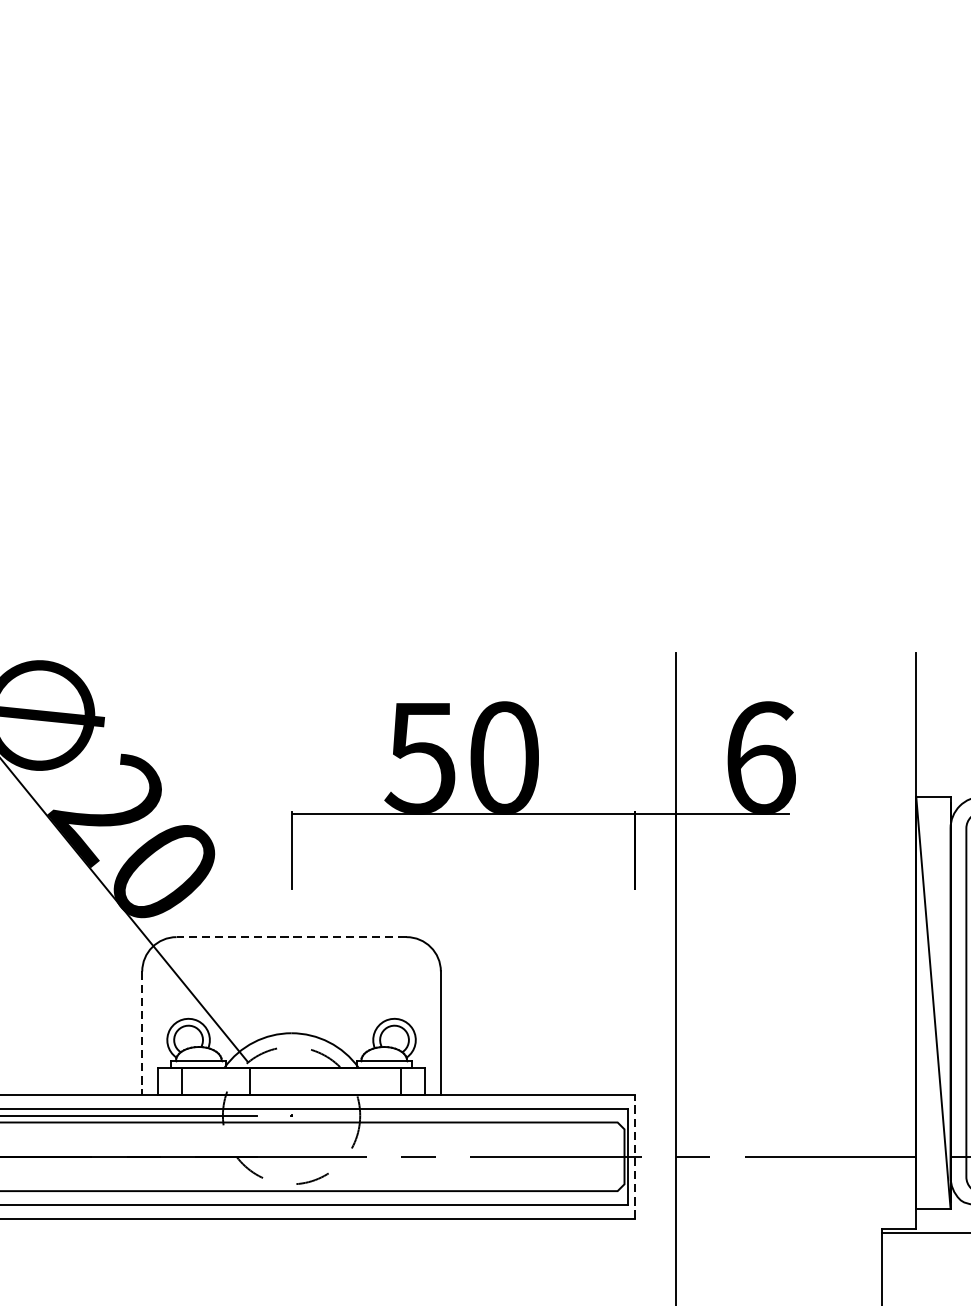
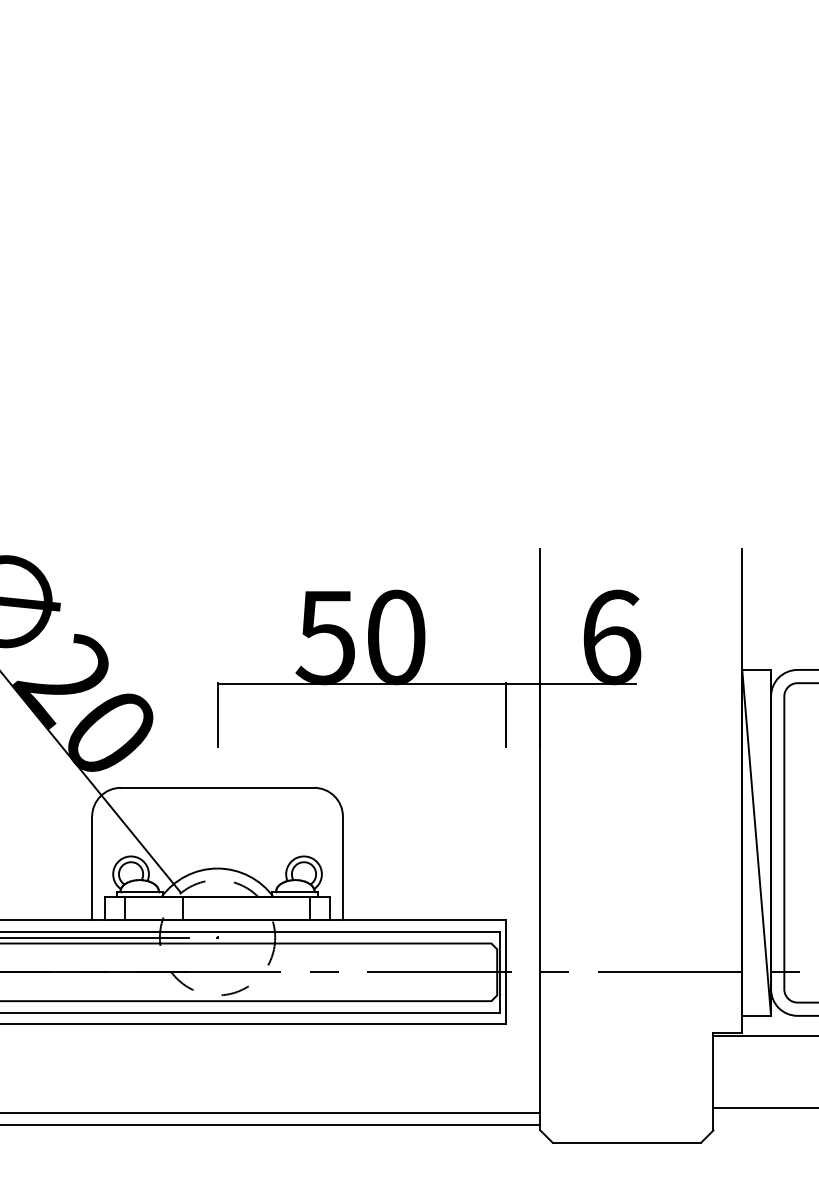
line: (291, 936) -> (217, 787), dashed -> solid
line: (142, 1033) -> (92, 868), dashed -> solid
line: (634, 1157) -> (505, 972), dashed -> solid

